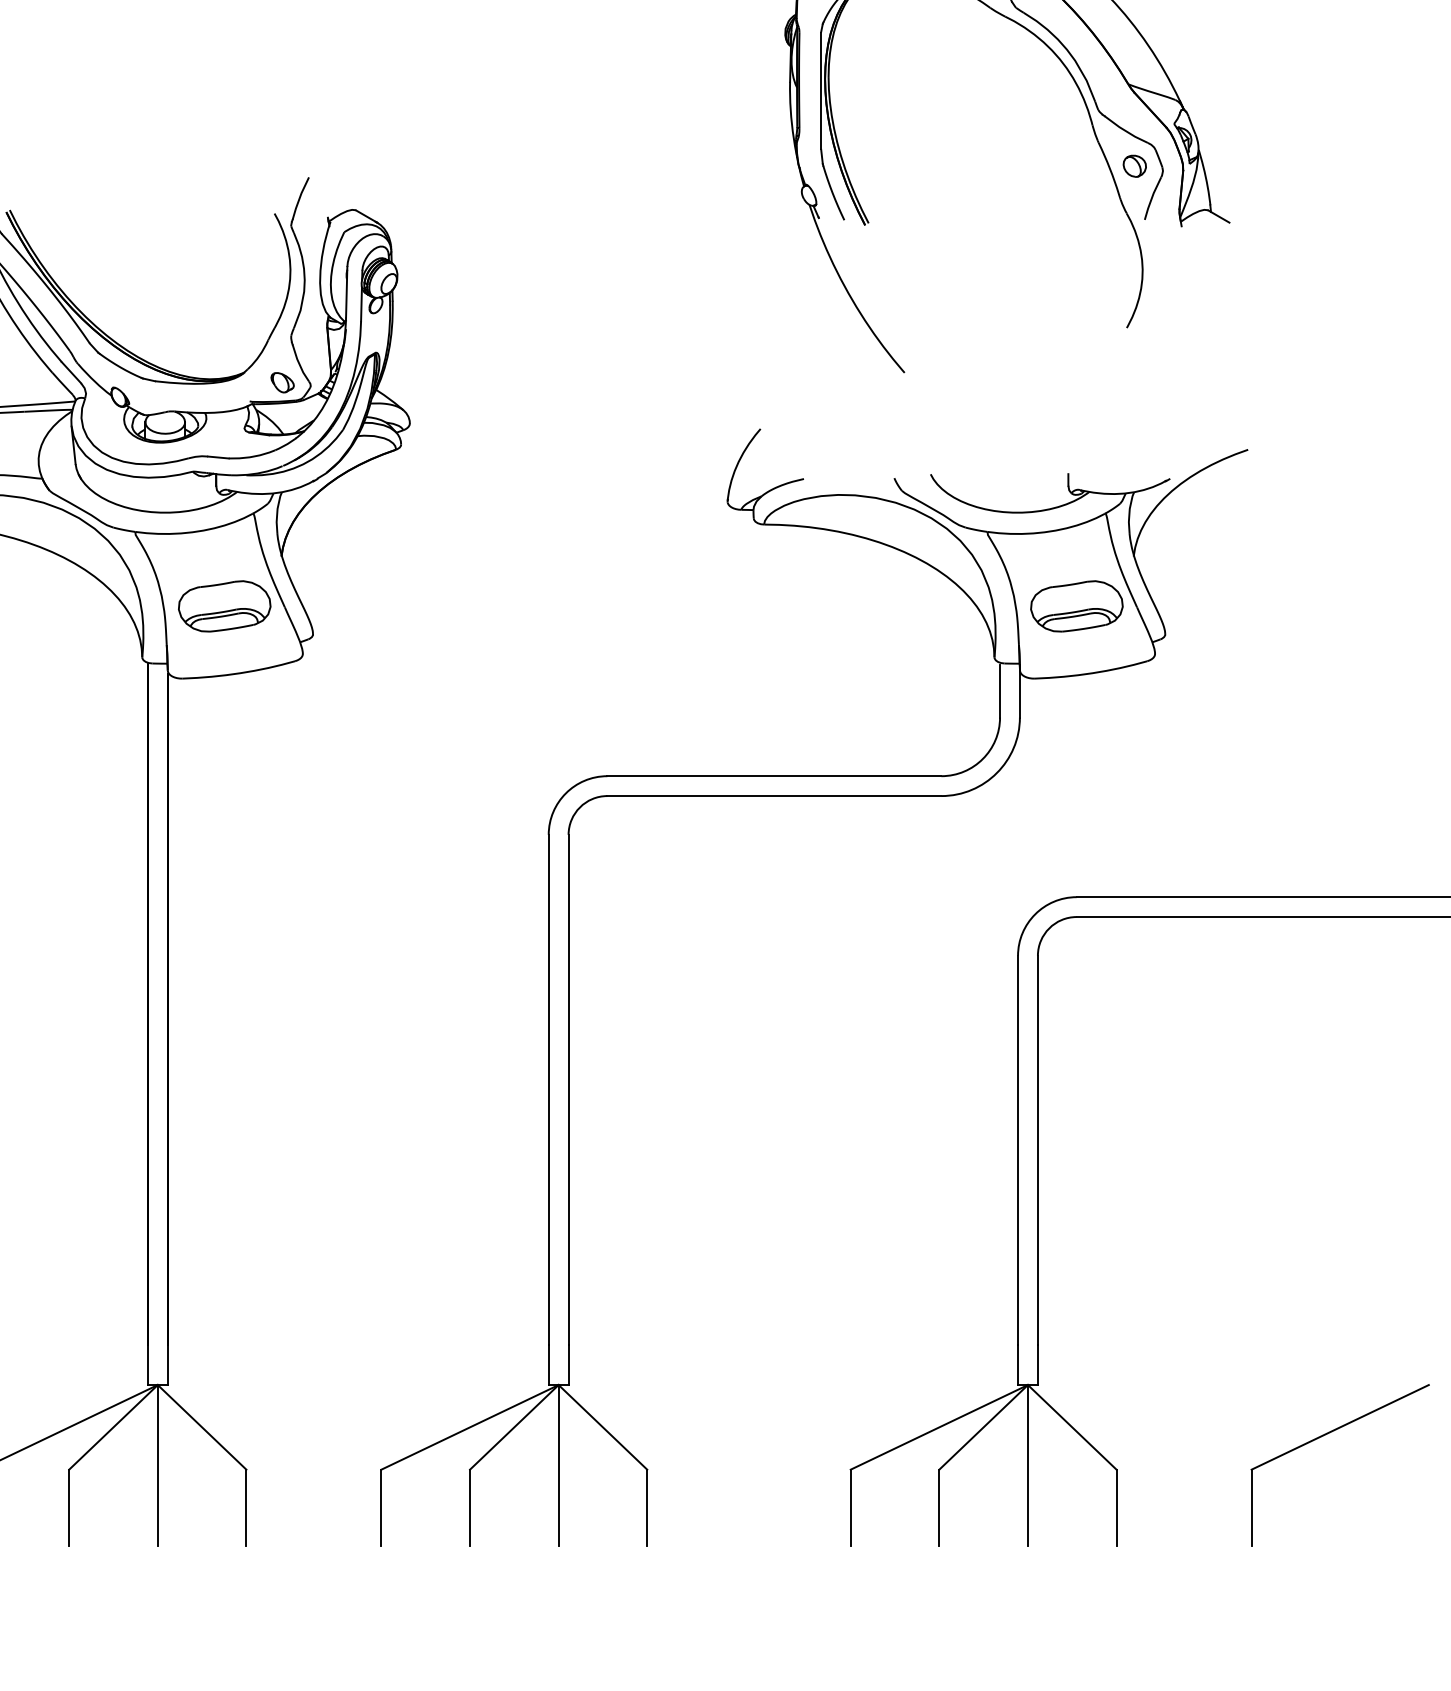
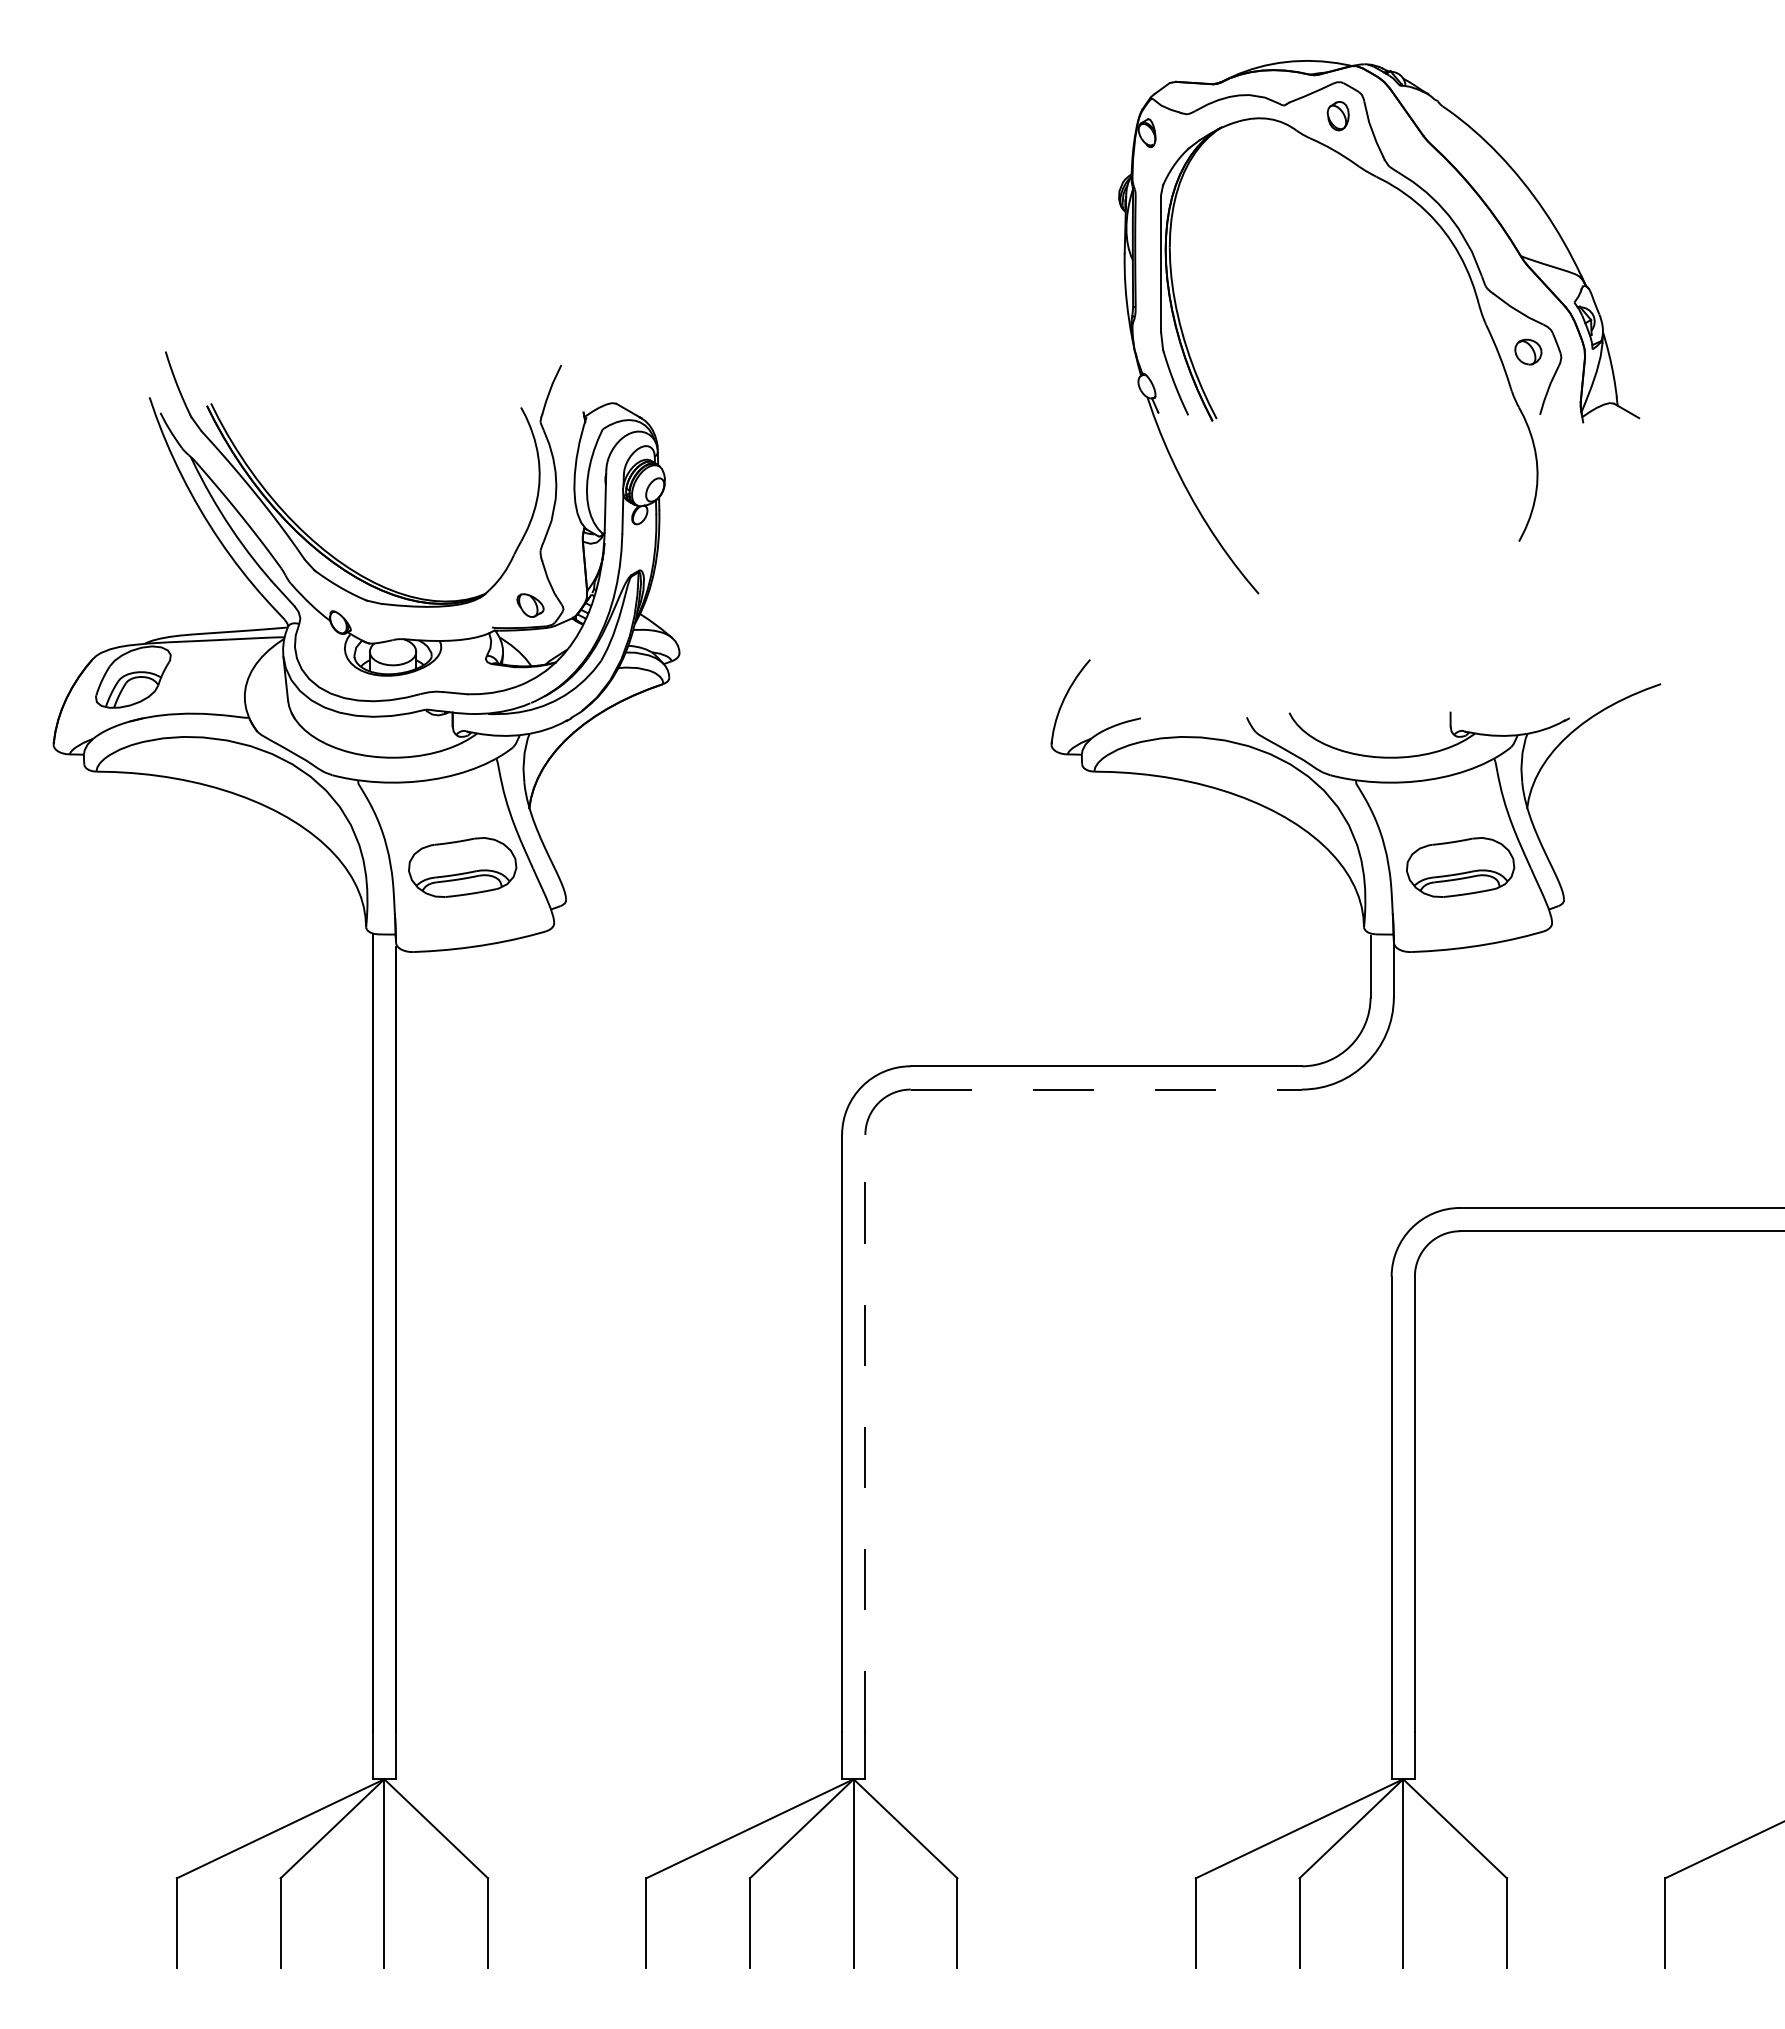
line: (774, 796) -> (1106, 1089), solid -> dashed
line: (568, 1088) -> (865, 1432), solid -> dashed

